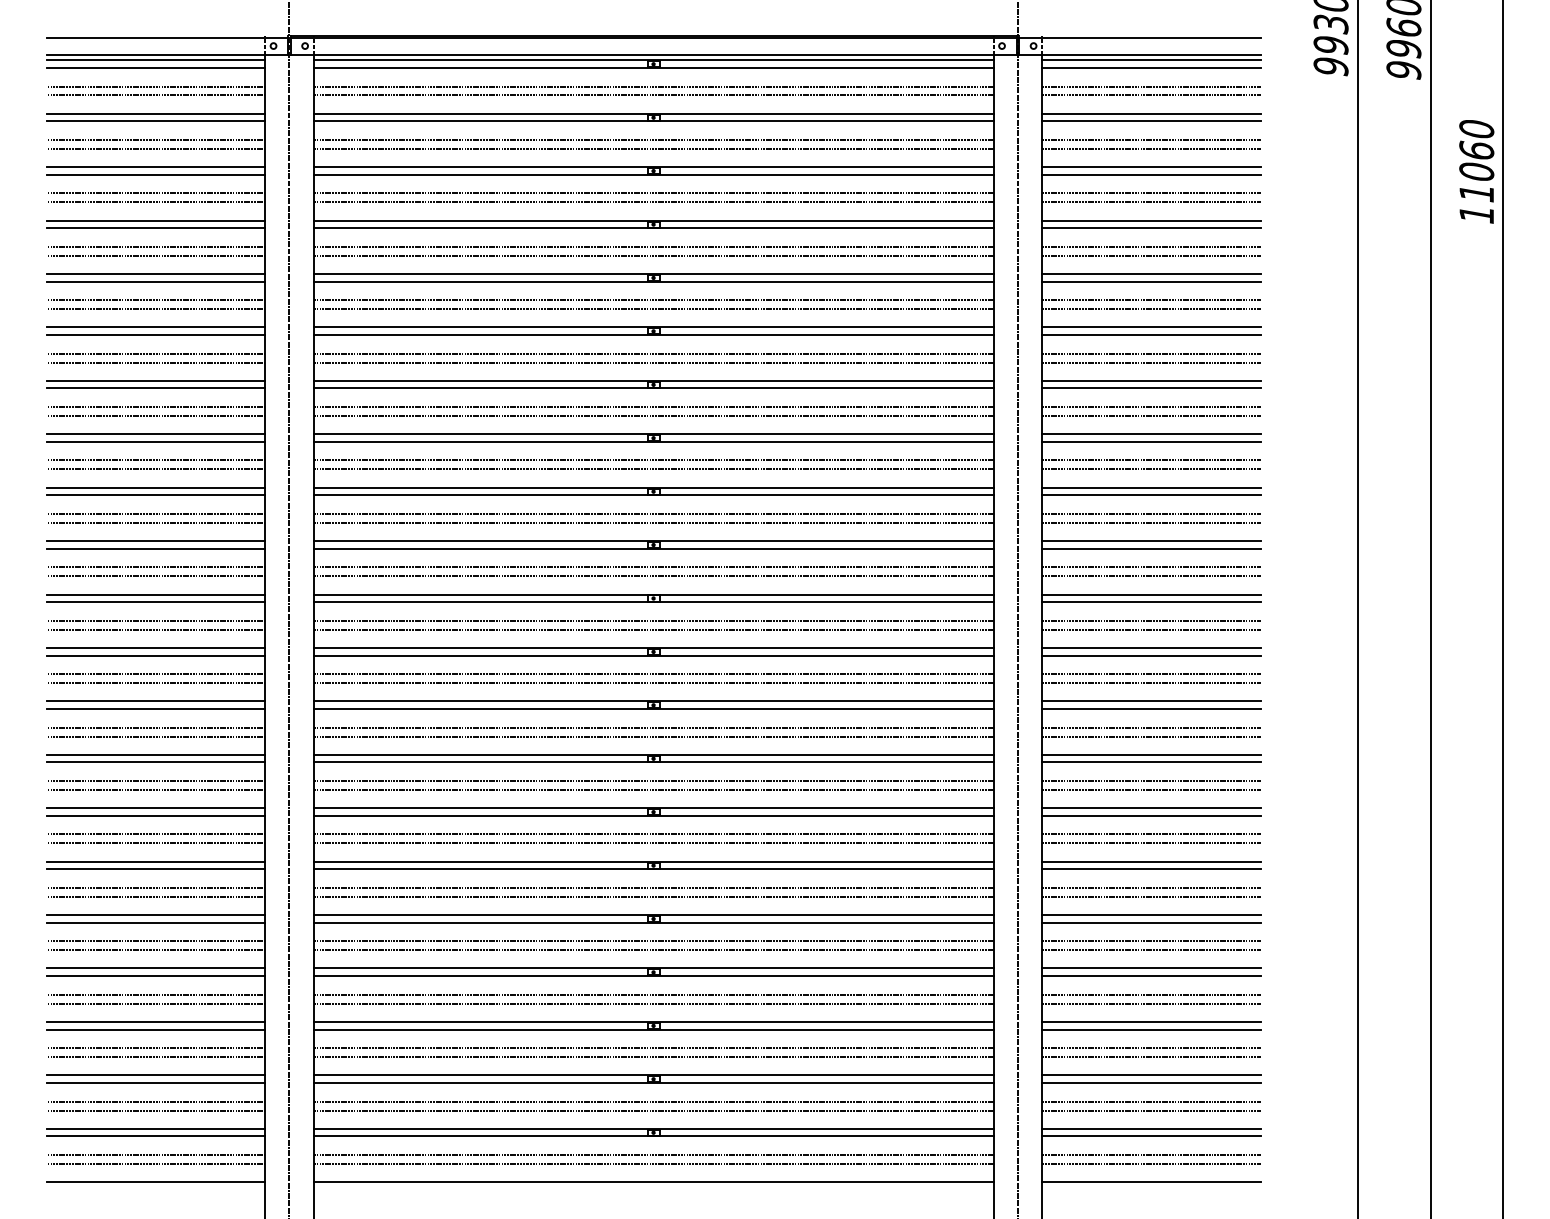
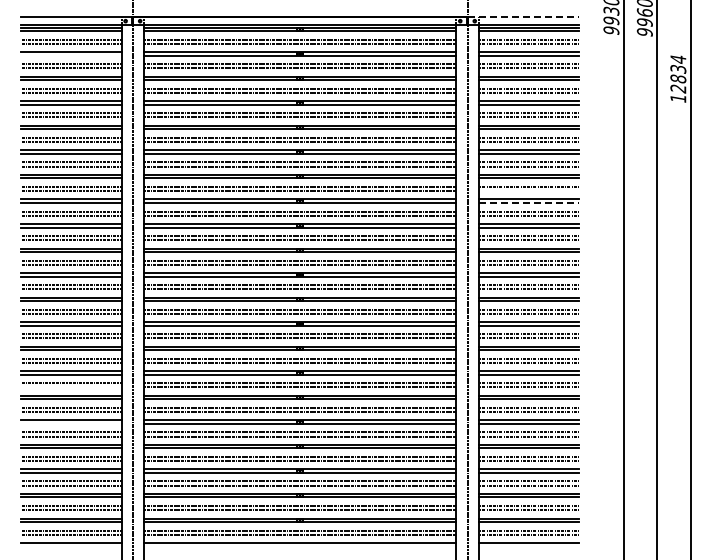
line: (1141, 38) -> (524, 17), solid -> dashed
line: (155, 120) -> (71, 55), removed
text: (1477, 162) -> (678, 74), 11060 -> 12834
line: (1150, 416) -> (528, 191), removed
line: (1152, 442) -> (529, 203), solid -> dashed
line: (155, 843) -> (71, 387), removed
line: (155, 921) -> (71, 423), removed

